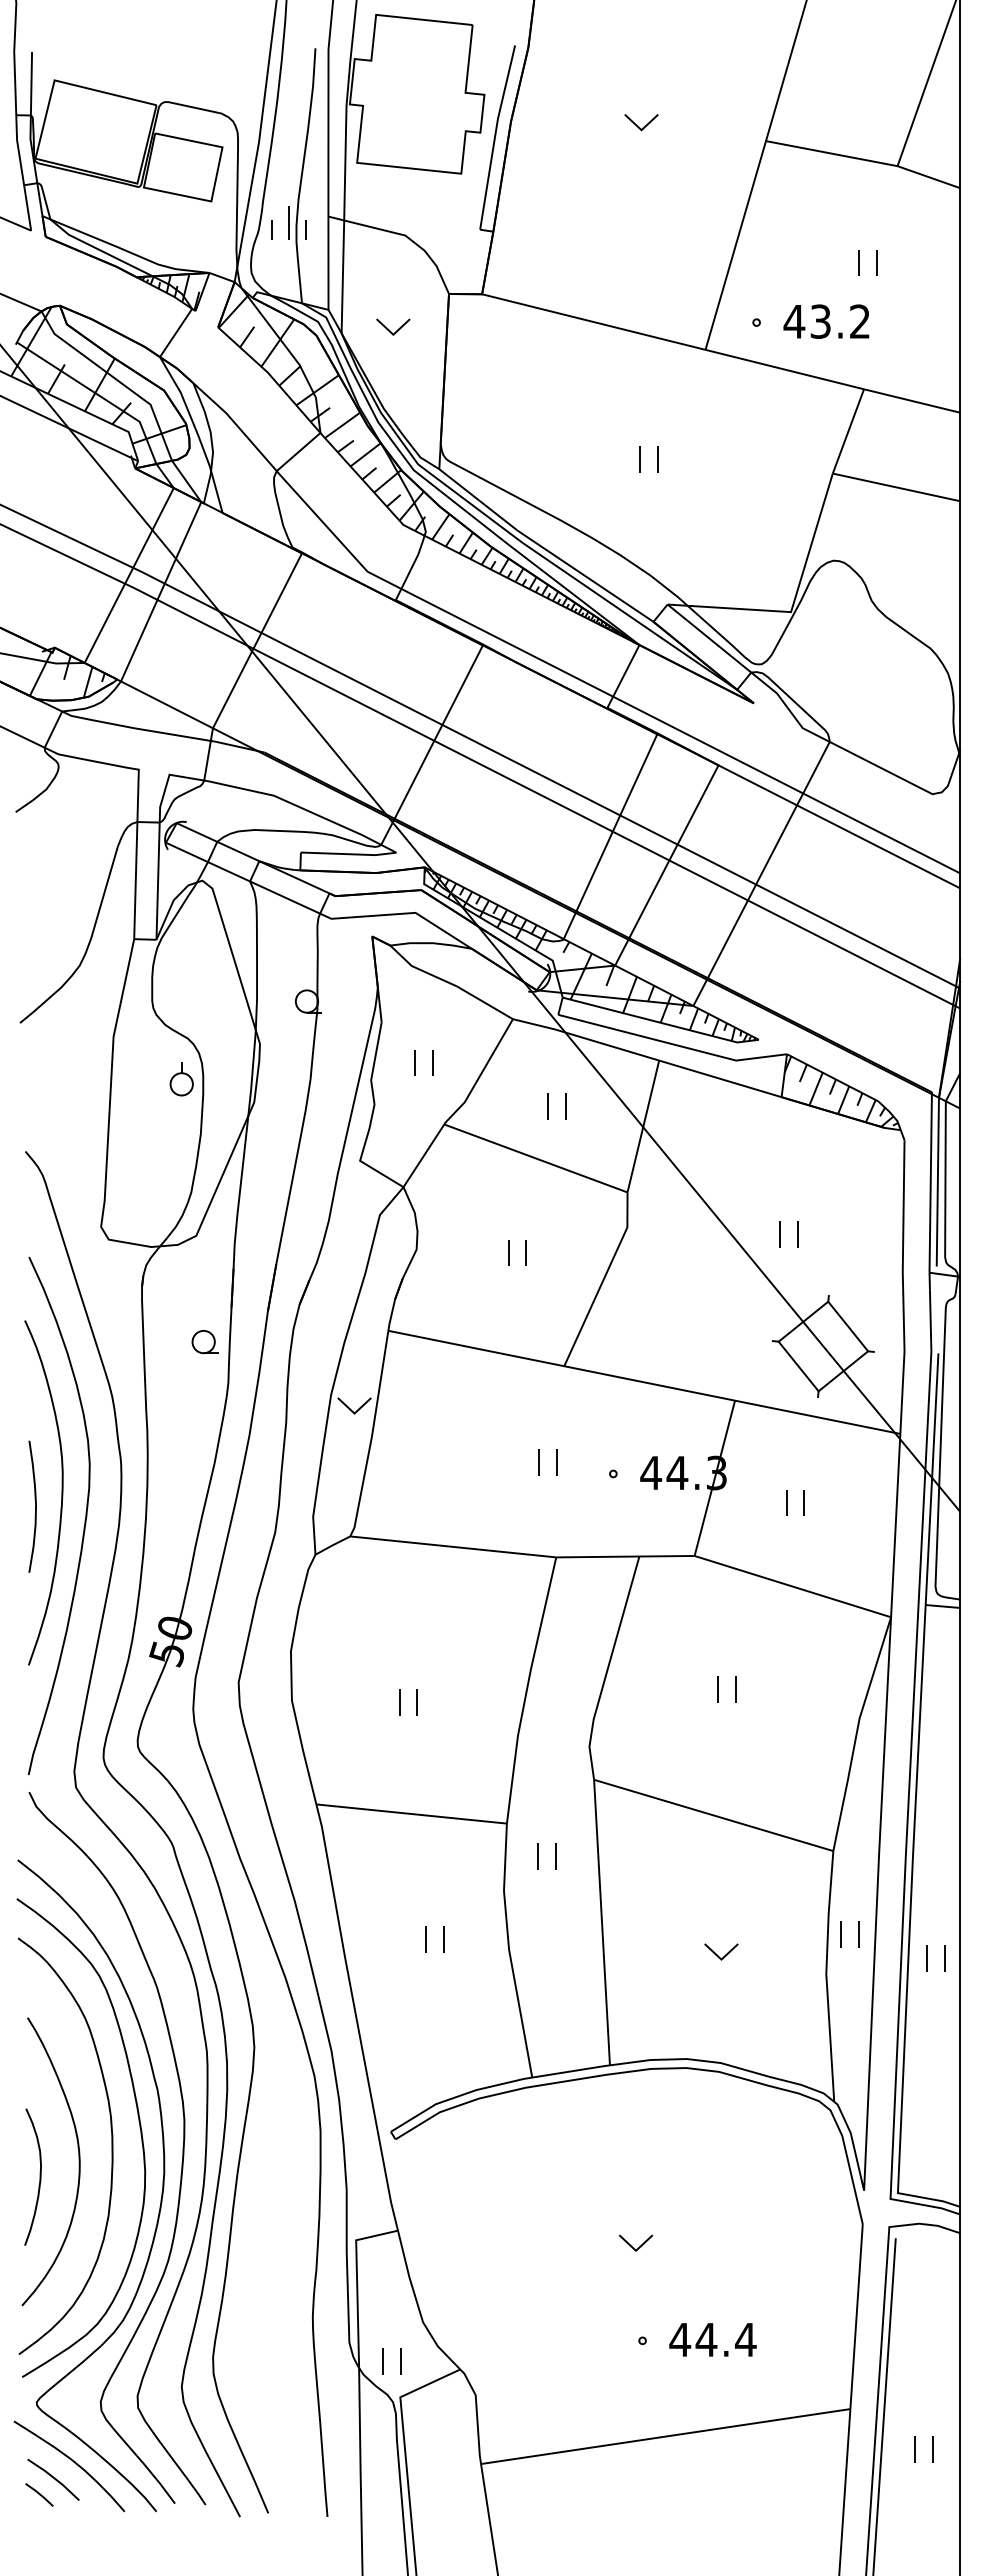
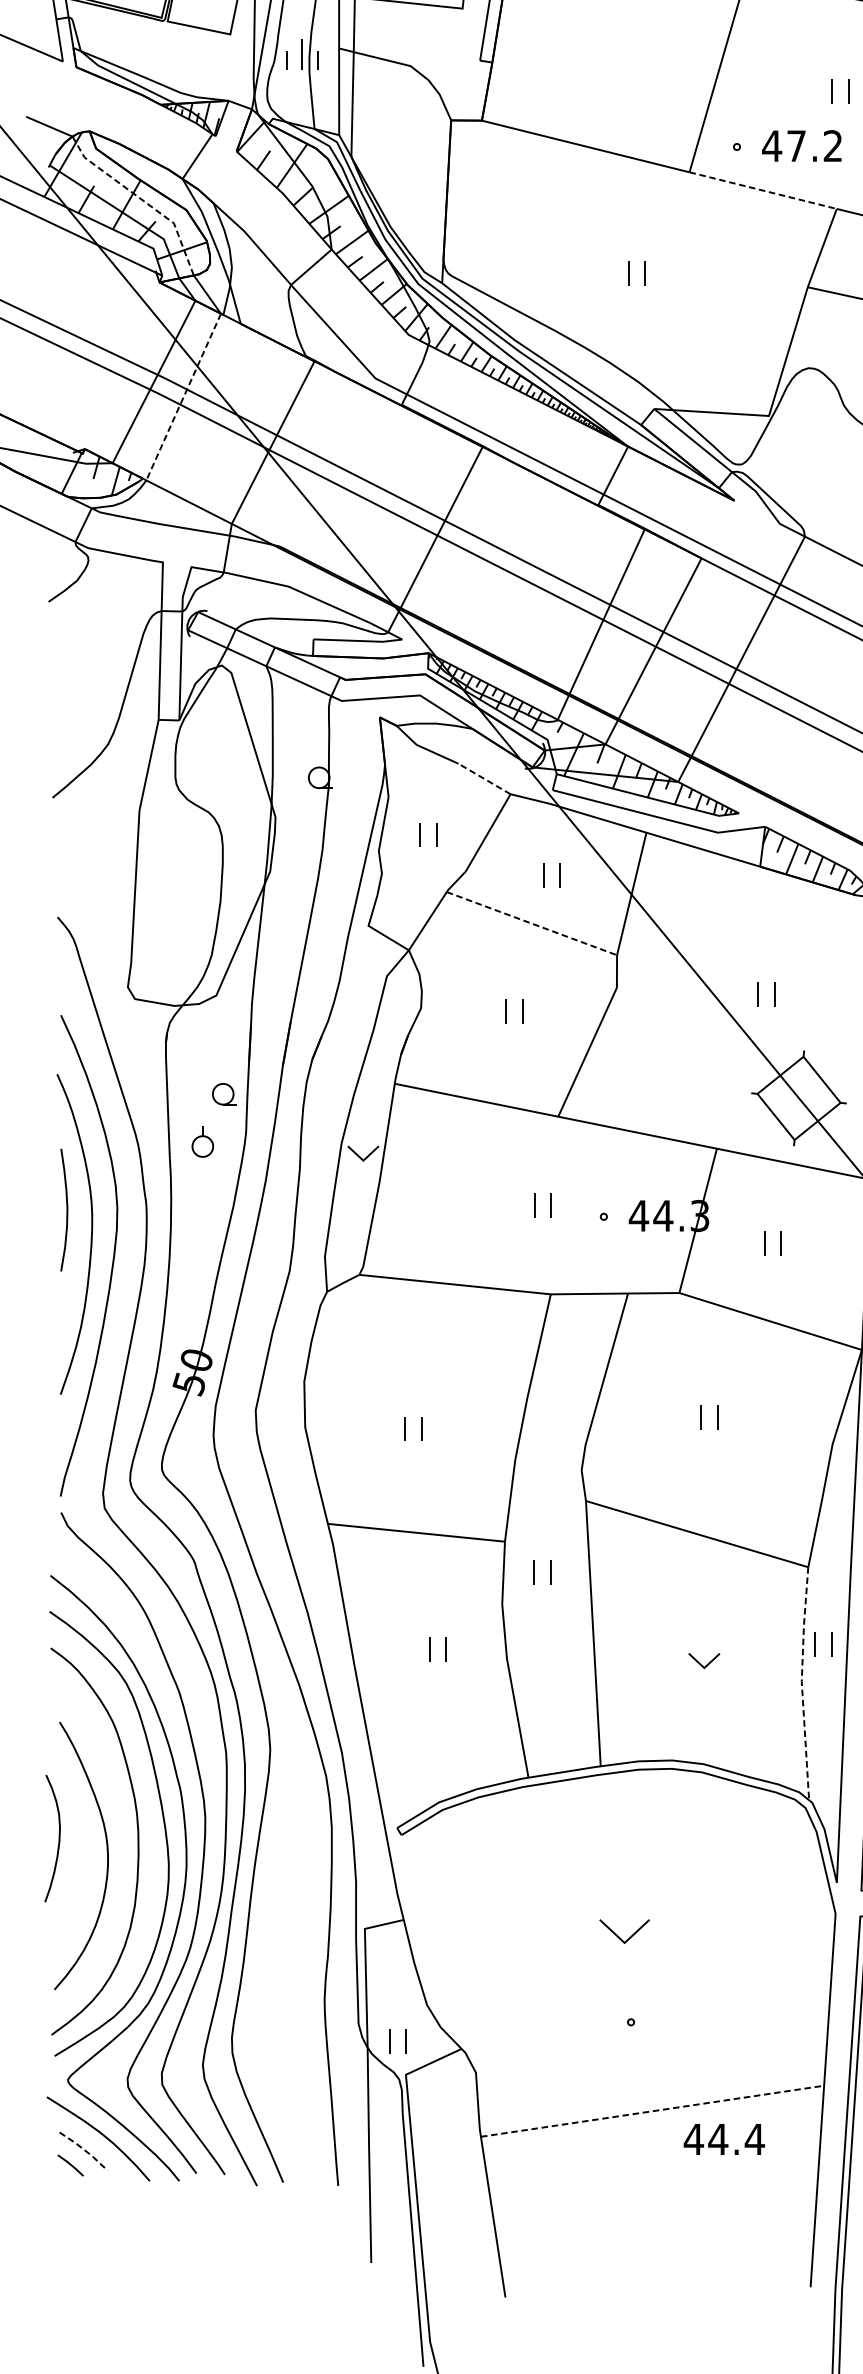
text: (820, 321) -> (796, 145), 43.2 -> 47.2
part: (393, 326) -> (399, 150), removed
line: (784, 369) -> (762, 190), solid -> dashed
line: (116, 379) -> (142, 199), solid -> dashed
line: (161, 591) -> (184, 396), solid -> dashed
line: (484, 1002) -> (484, 778), solid -> dashed
part: (181, 1079) -> (202, 1142), moved
line: (535, 1158) -> (531, 923), solid -> dashed
curve: (35, 1506) -> (66, 1209), moved
line: (826, 1975) -> (801, 1682), solid -> dashed
curve: (39, 2176) -> (58, 1838), moved
part: (636, 2242) -> (625, 1930), size x1.6
text: (712, 2339) -> (723, 2139), moved
line: (665, 2436) -> (652, 2111), solid -> dashed
line: (54, 2478) -> (84, 2150), solid -> dashed

